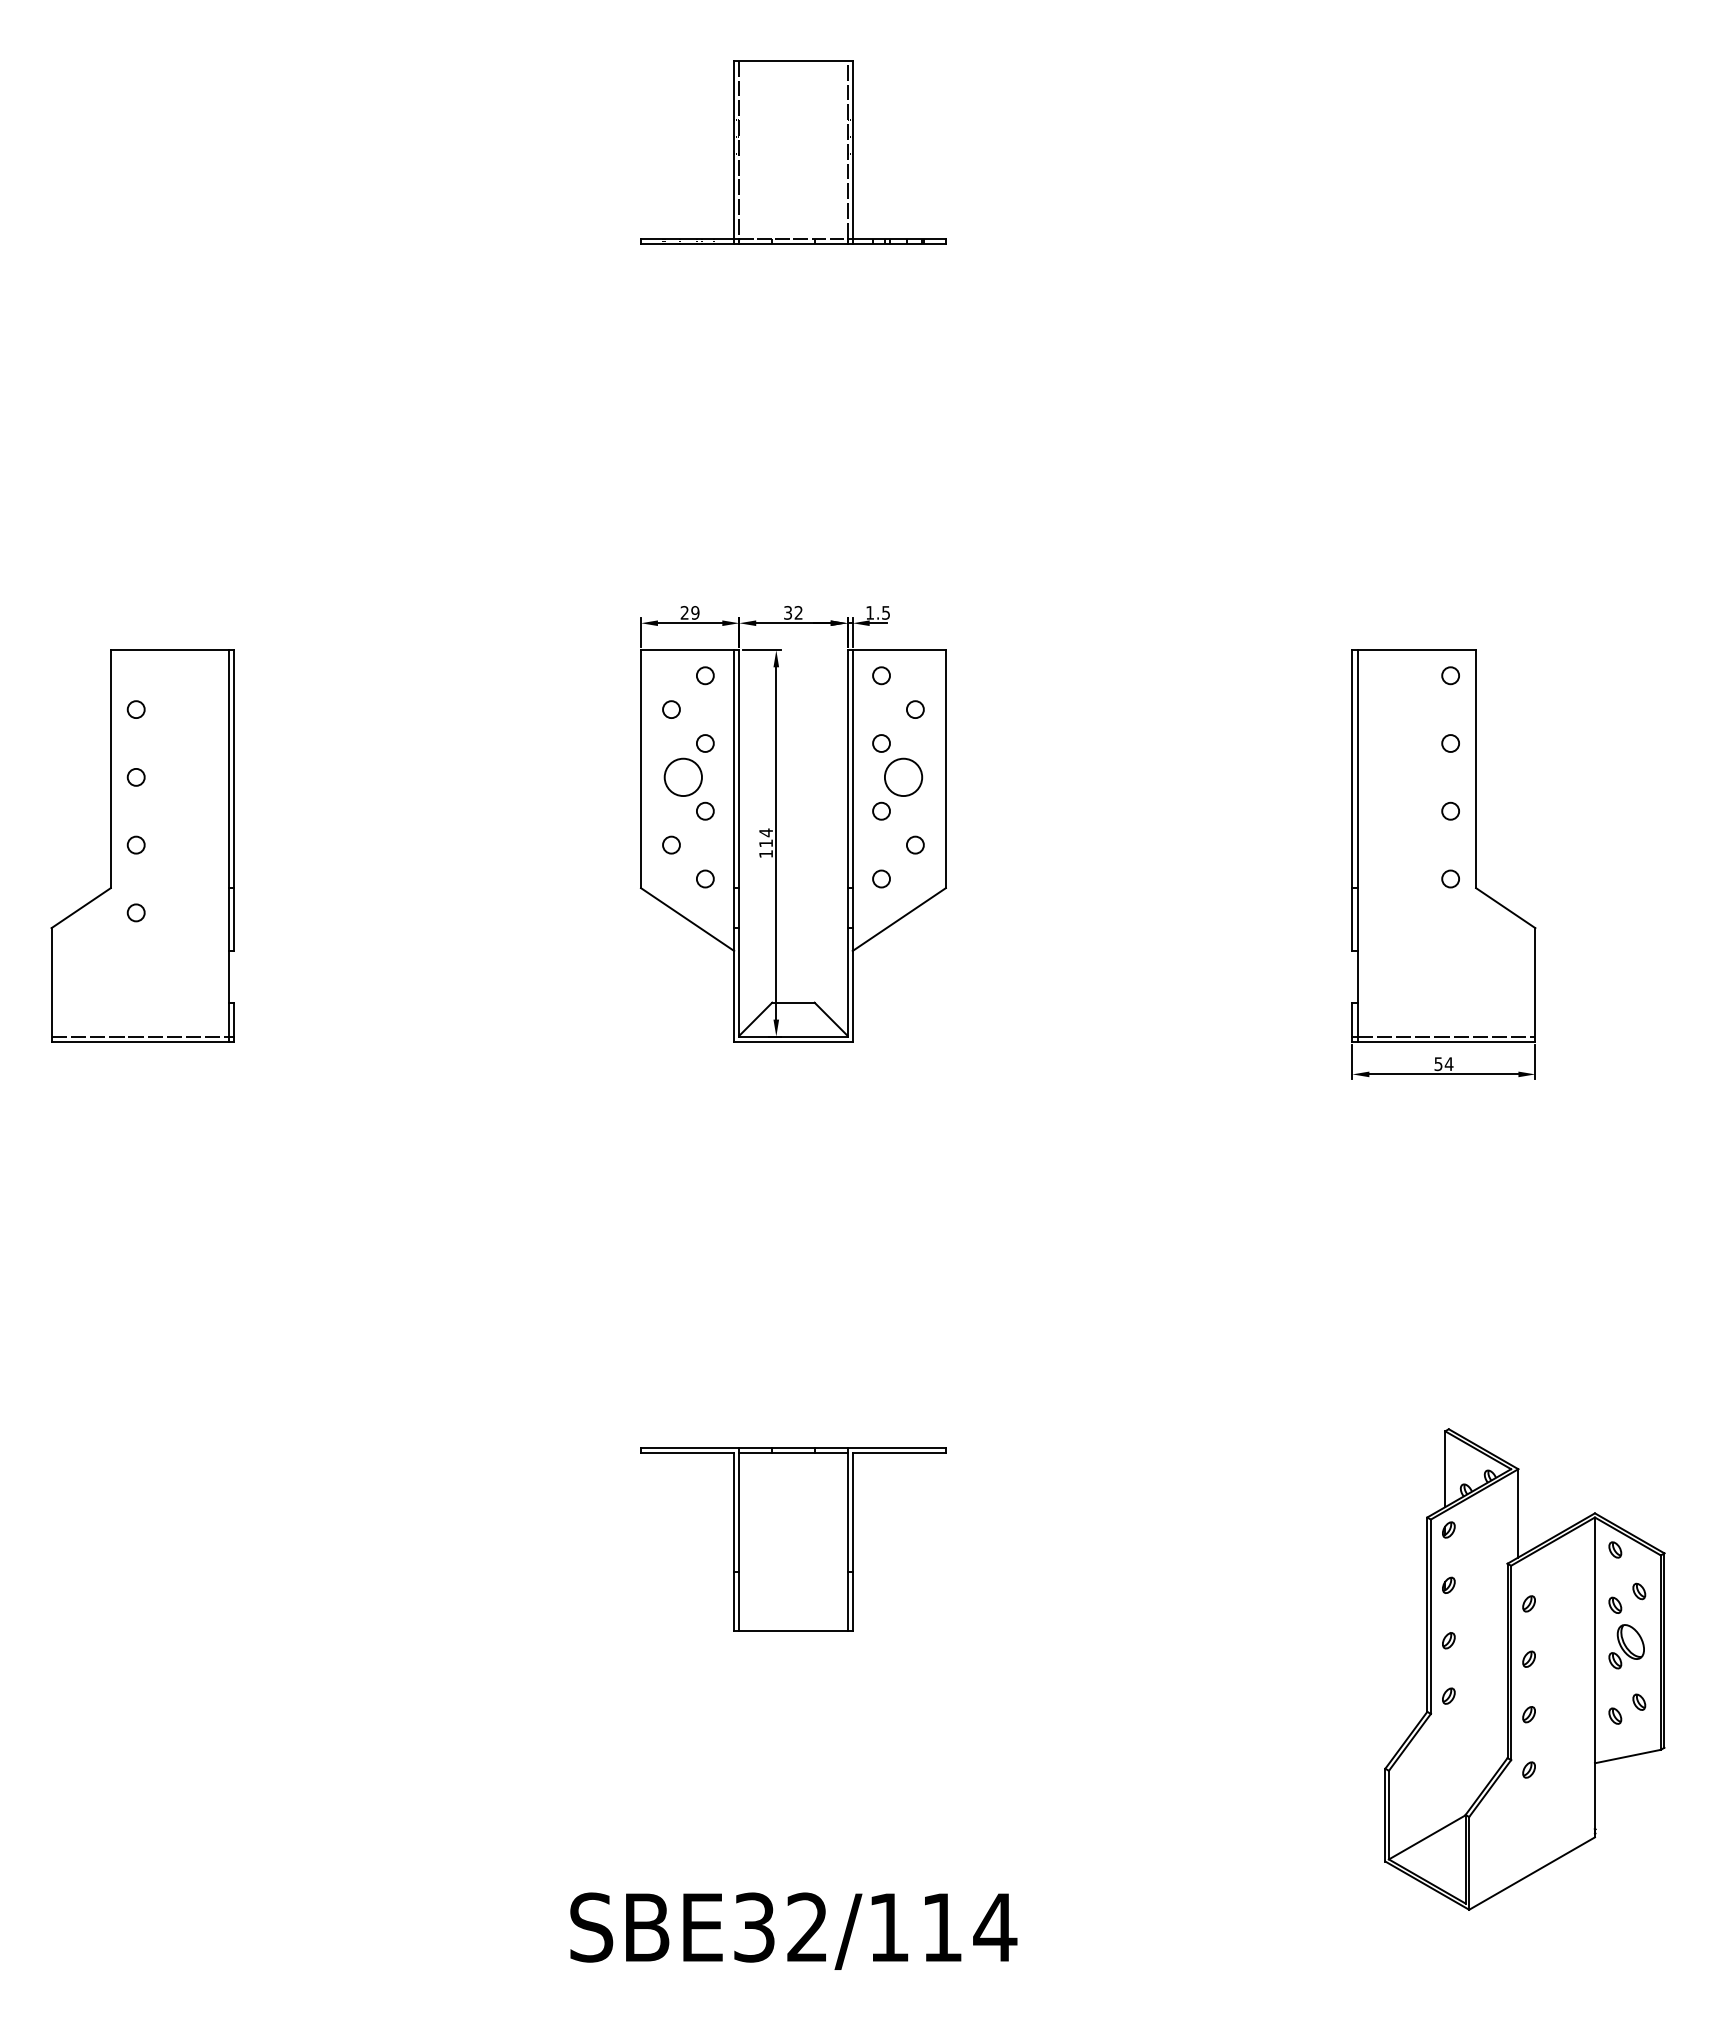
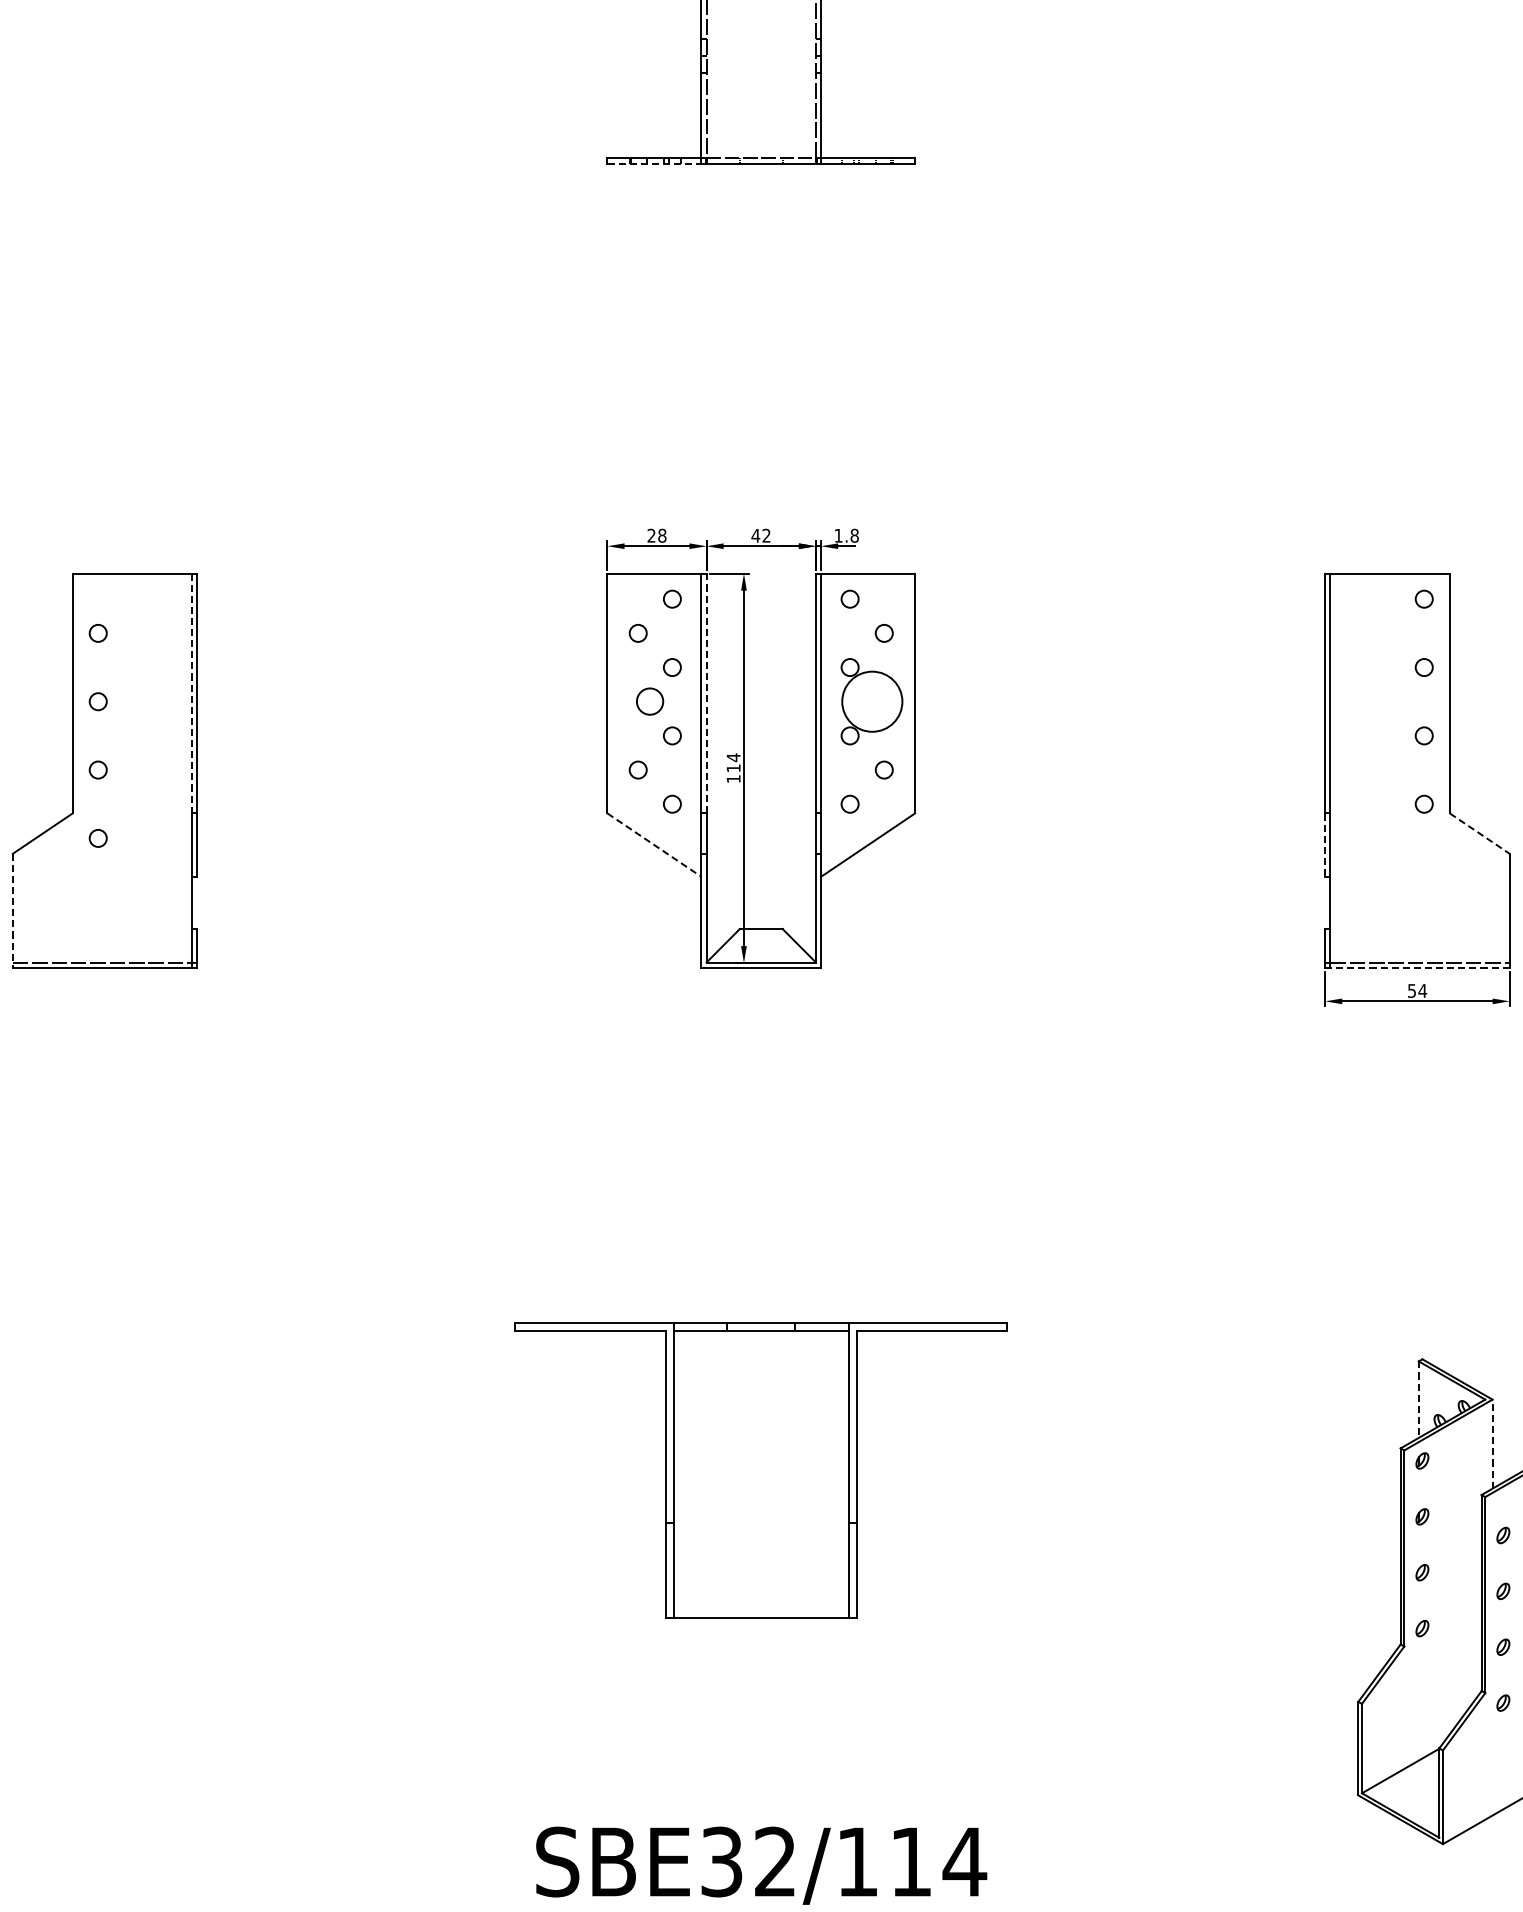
line: (687, 243) -> (654, 163), solid -> dashed
text: (695, 612) -> (662, 535), 29 -> 28
text: (787, 612) -> (755, 535), 32 -> 42
text: (886, 612) -> (855, 535), 1.5 -> 1.8
line: (229, 769) -> (192, 693), solid -> dashed
line: (739, 769) -> (706, 693), solid -> dashed
circle: (682, 776) -> (649, 700), size x0.7
circle: (903, 777) -> (872, 701), size x1.6
line: (1505, 908) -> (1479, 833), solid -> dashed
line: (688, 919) -> (655, 845), solid -> dashed
line: (1352, 920) -> (1325, 846), solid -> dashed
line: (51, 984) -> (12, 910), solid -> dashed
line: (1446, 1041) -> (1420, 968), solid -> dashed
line: (1445, 1469) -> (1419, 1399), solid -> dashed
line: (1518, 1512) -> (1492, 1443), solid -> dashed
part: (793, 1539) -> (761, 1470), size x1.6

